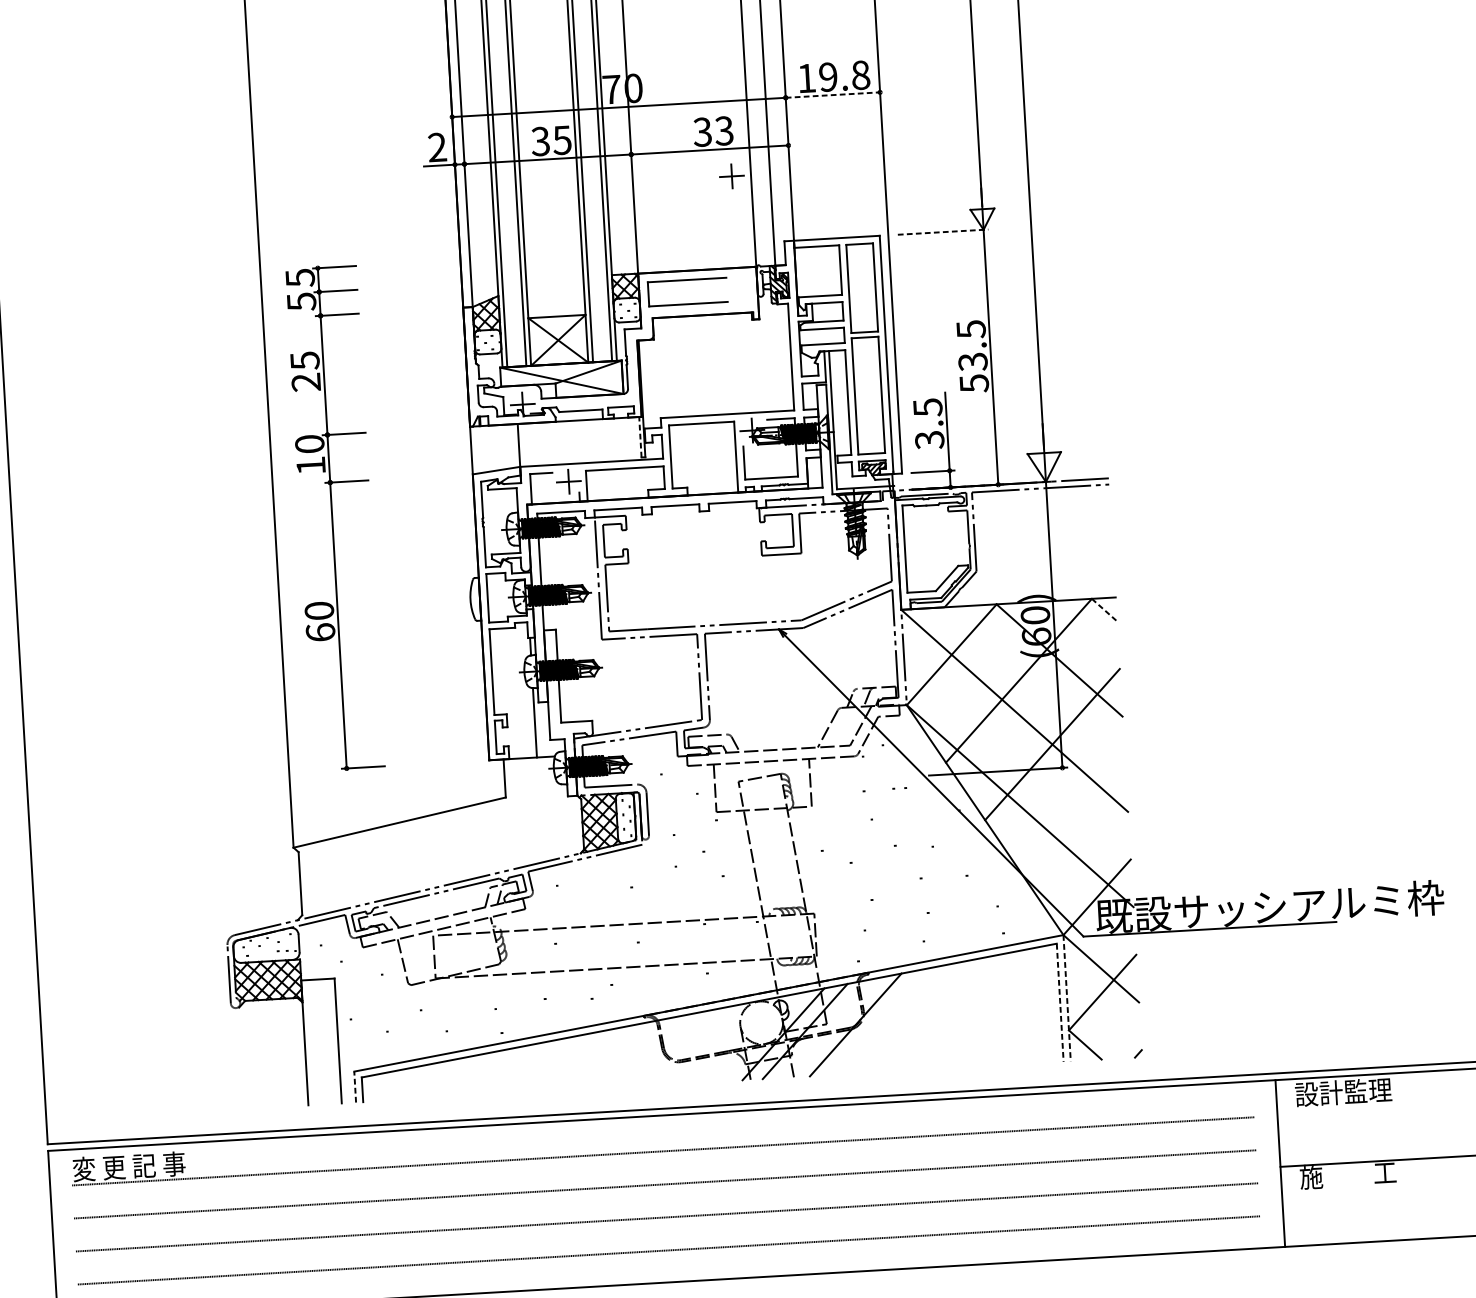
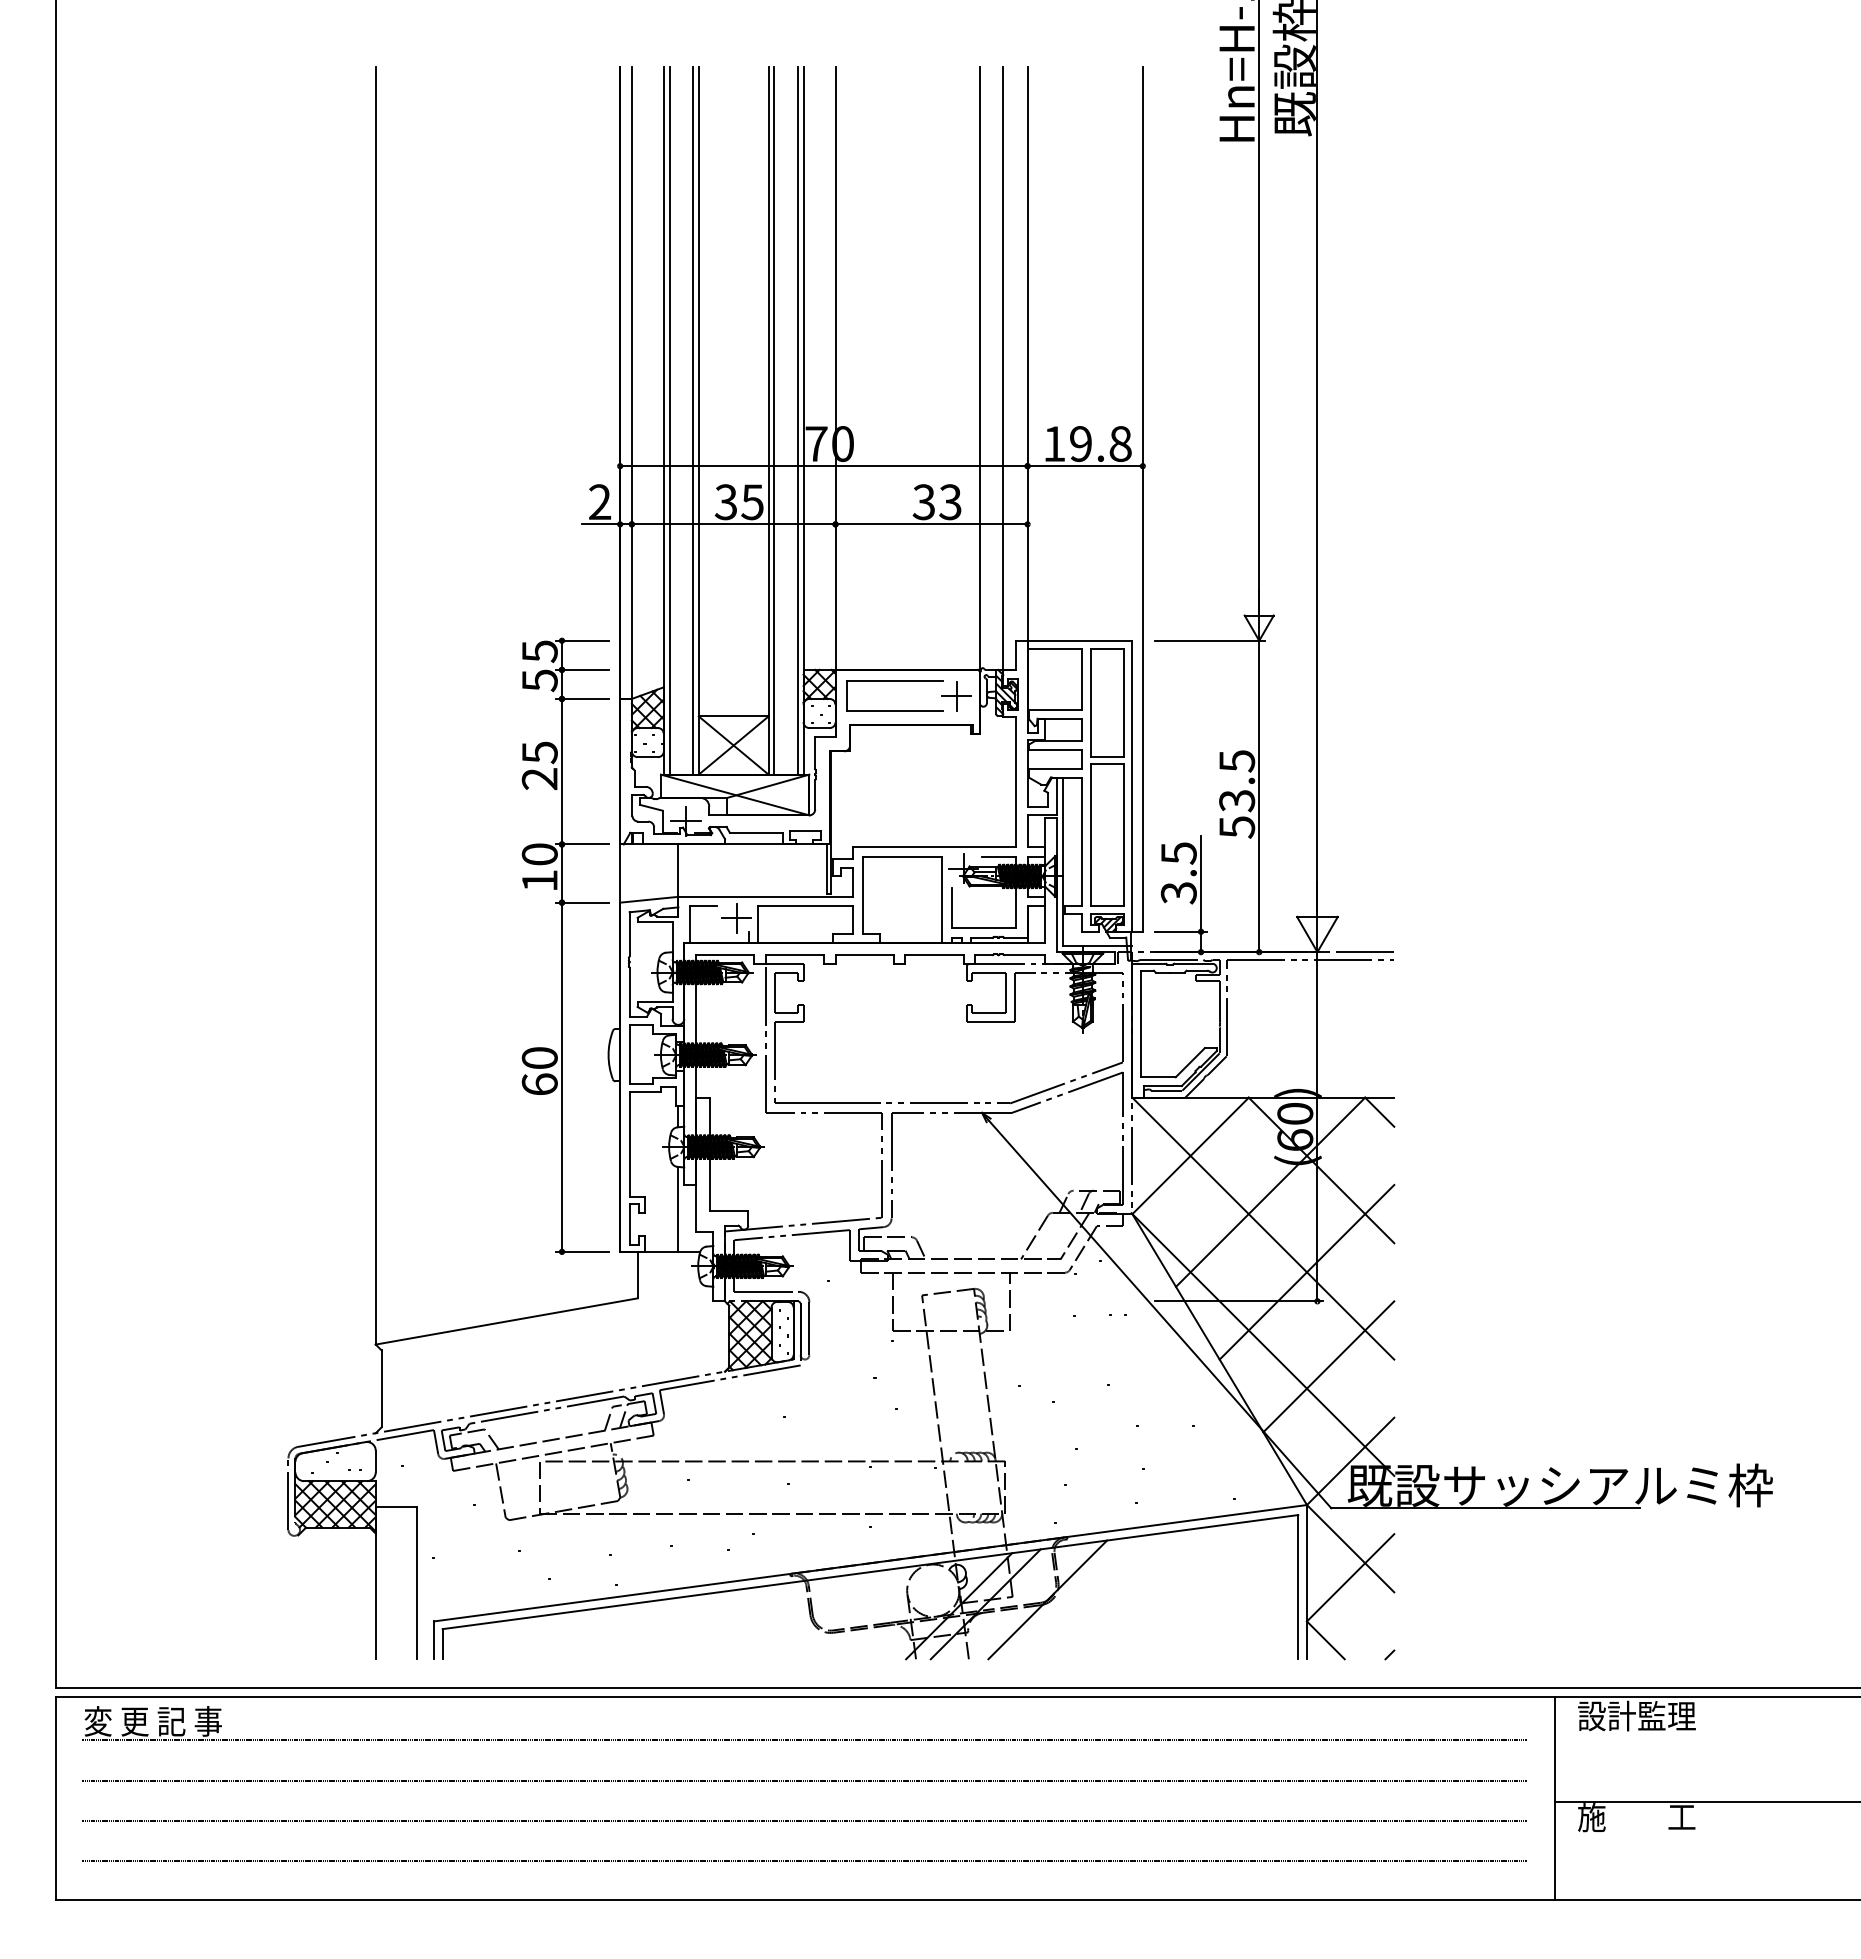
line: (833, 95) -> (1085, 466), dashed -> solid
part: (731, 176) -> (956, 696), moved
line: (943, 231) -> (1210, 640), dashed -> solid
line: (640, 437) -> (826, 869), dashed -> solid
part: (335, 517) -> (565, 945), moved
line: (1104, 610) -> (1379, 1112), dashed -> solid
line: (1074, 820) -> (1328, 1366), added
line: (1066, 998) -> (1306, 1582), dashed -> solid
line: (1060, 1003) -> (1298, 1587), dashed -> solid
line: (354, 1087) -> (433, 1640), dashed -> solid

